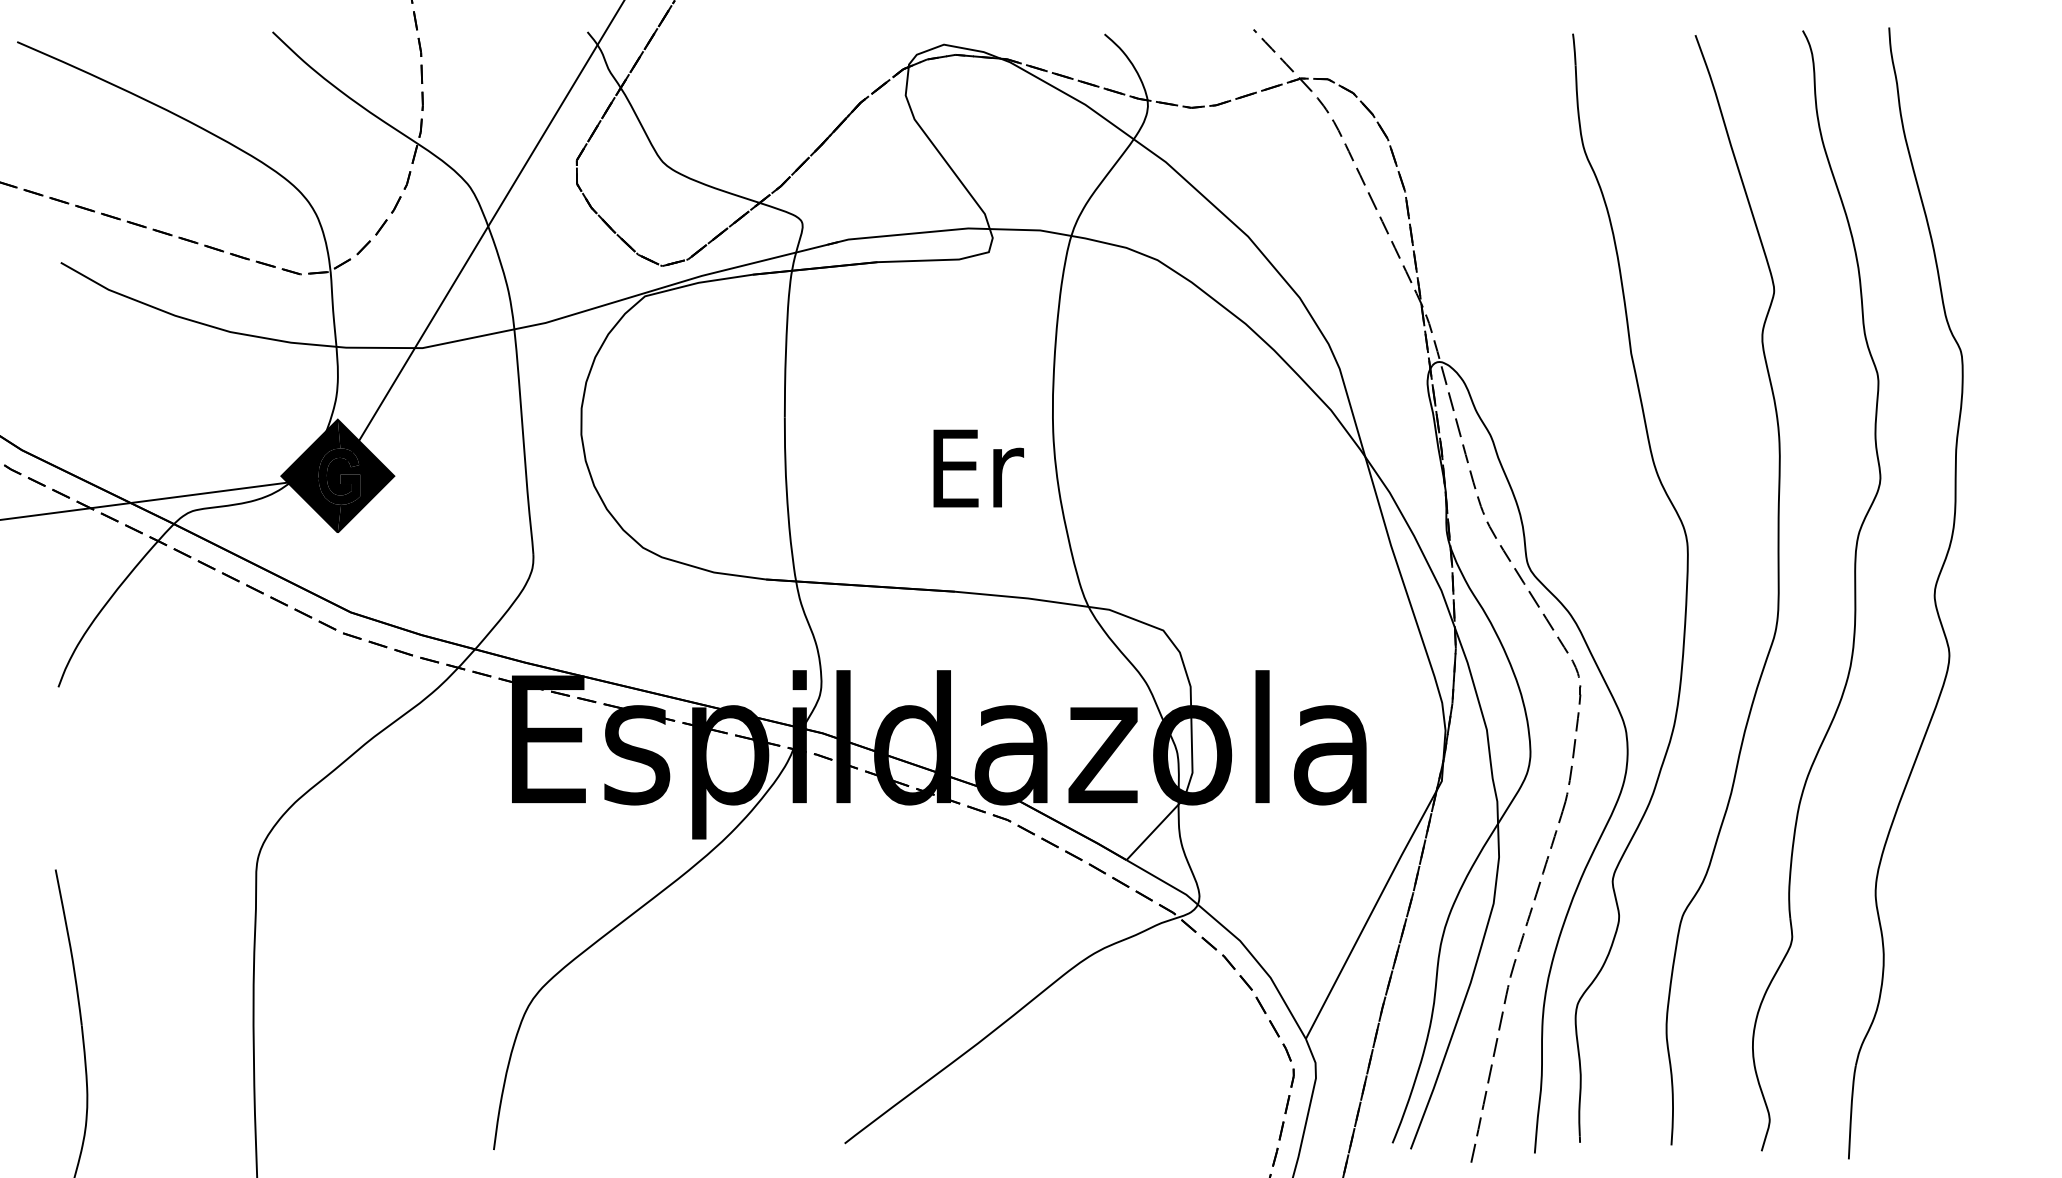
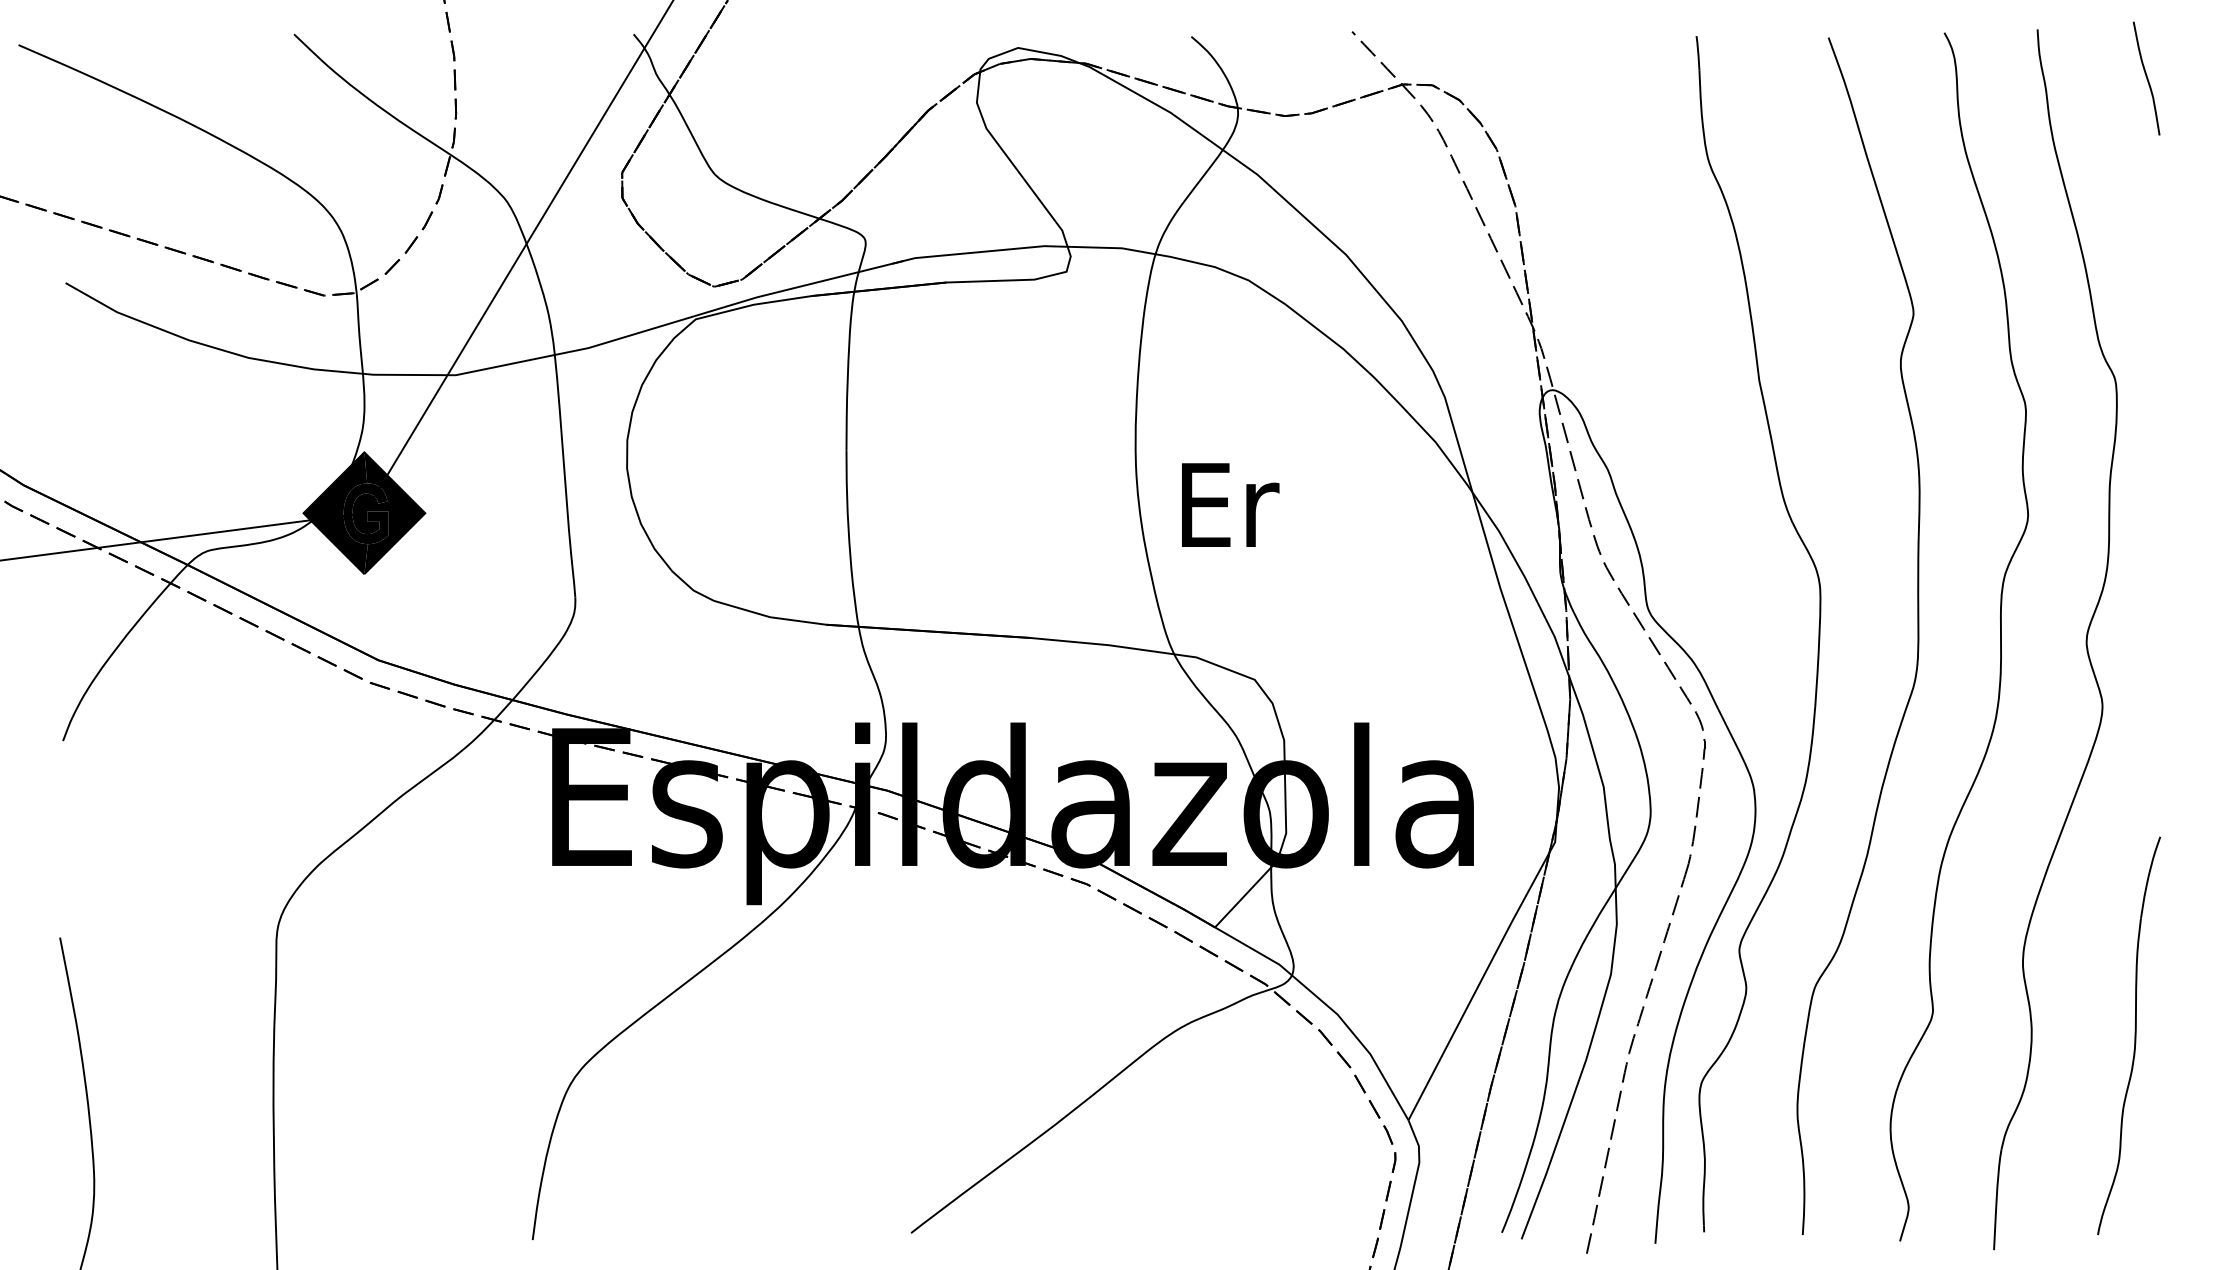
curve: (1990, 73) -> (2146, 78), added
text: (978, 468) -> (1230, 504), moved
part: (1973, 960) -> (2128, 1035), added

